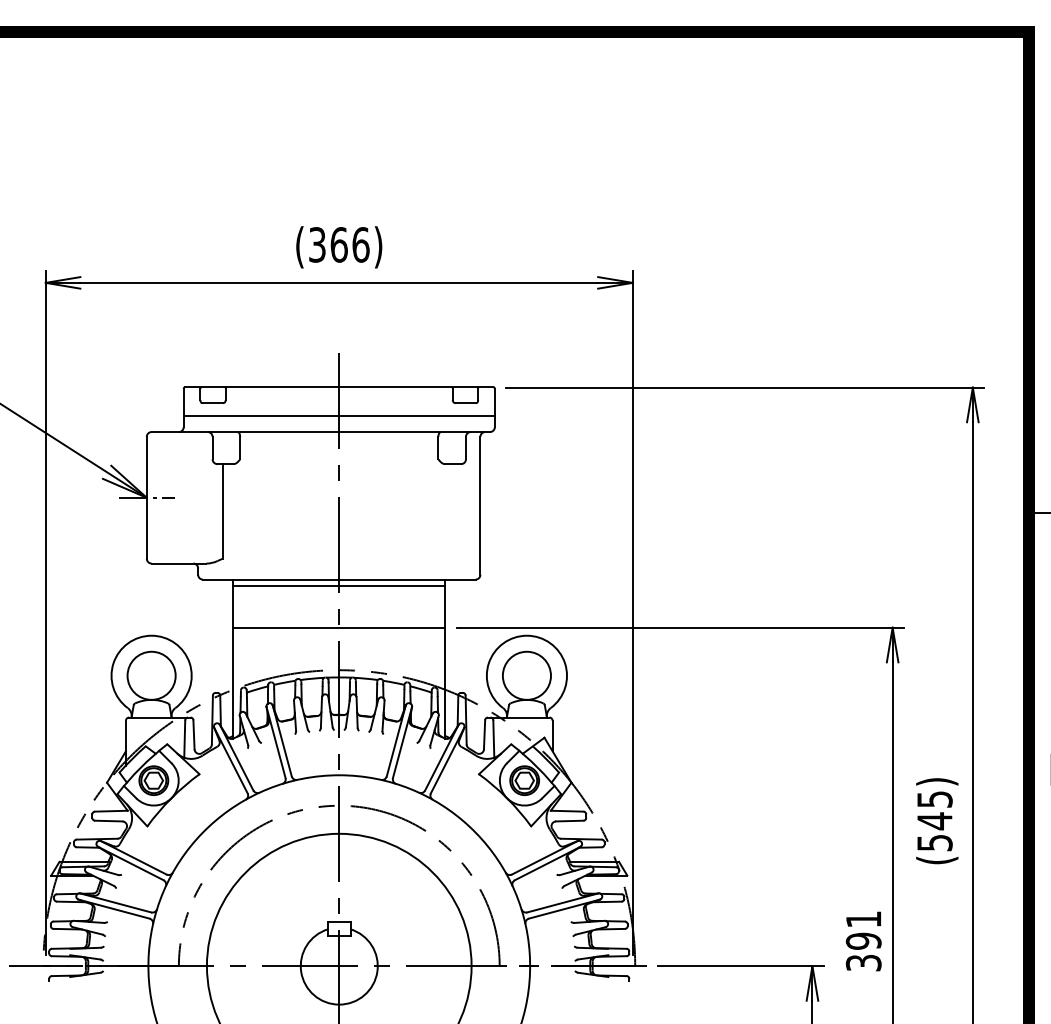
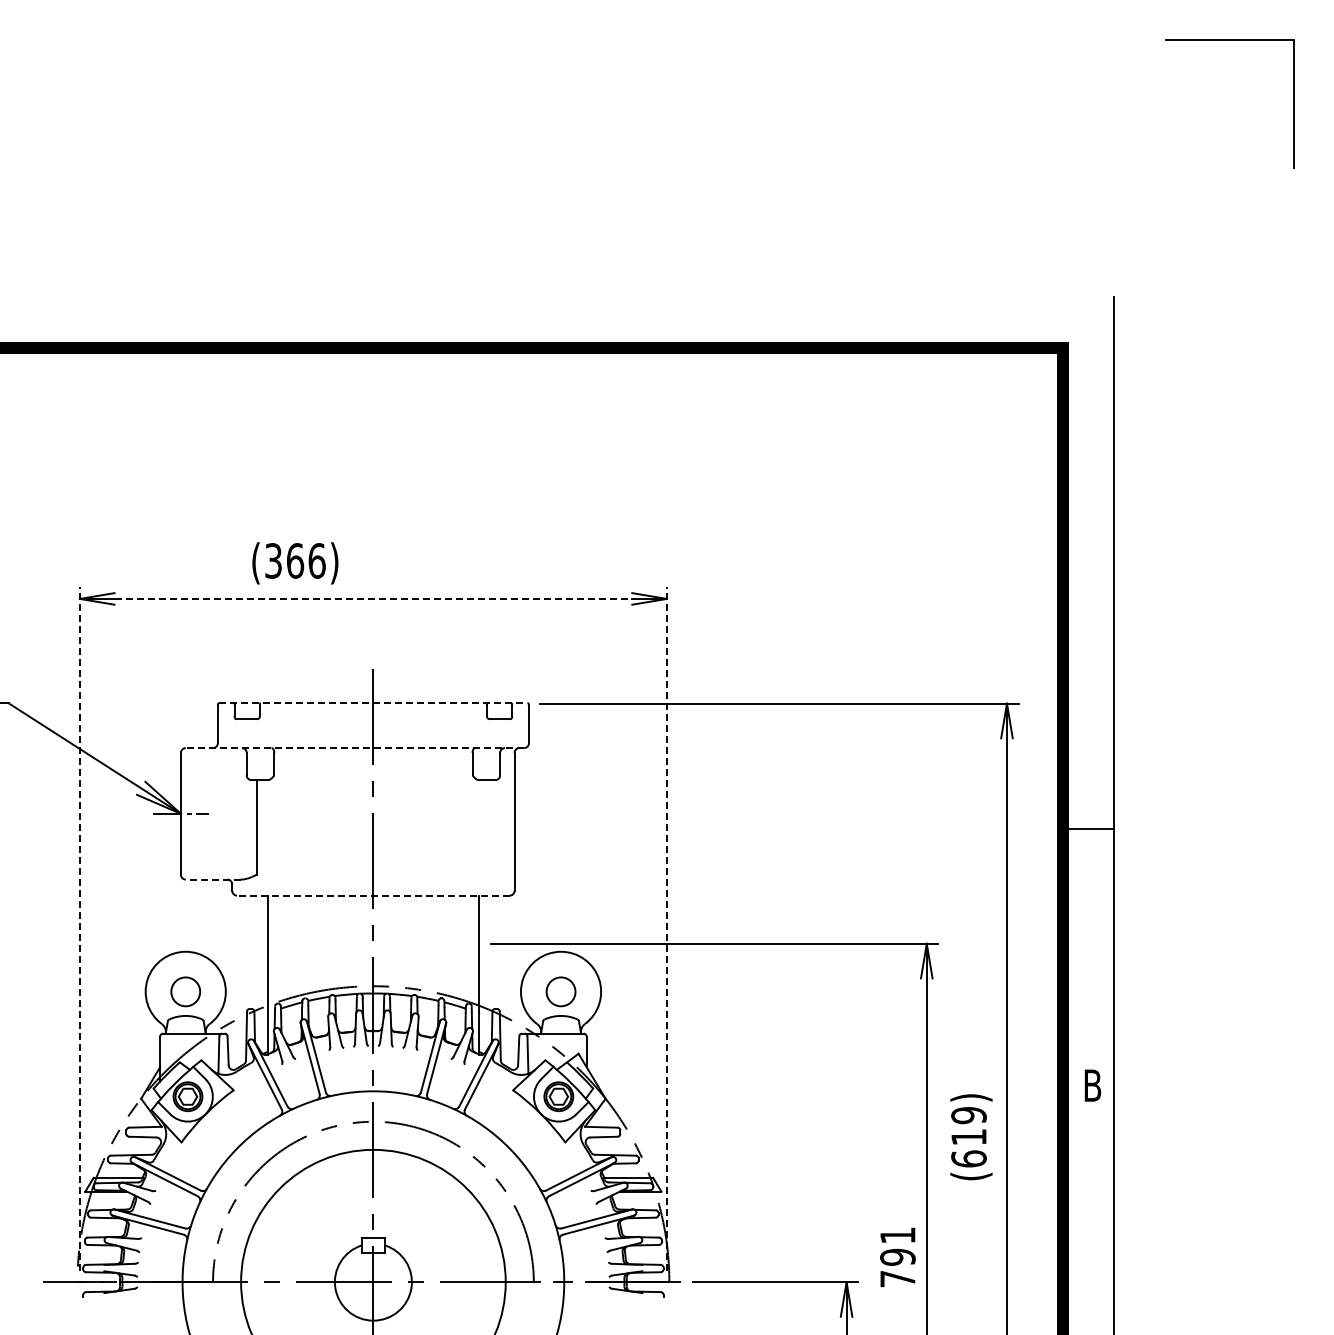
text: (339, 247) -> (295, 563), moved
line: (339, 282) -> (373, 598), solid -> dashed
line: (339, 387) -> (373, 703), solid -> dashed
line: (338, 416) -> (372, 732), removed
line: (320, 432) -> (354, 748), solid -> dashed
line: (178, 563) -> (212, 879), solid -> dashed
line: (338, 579) -> (372, 895), solid -> dashed
line: (339, 586) -> (373, 902), removed
line: (45, 613) -> (79, 929), solid -> dashed
line: (632, 613) -> (666, 929), solid -> dashed
line: (339, 627) -> (373, 943), removed
circle: (151, 675) -> (185, 991), size x0.6
circle: (527, 675) -> (561, 991), size x0.6
text: (934, 821) -> (968, 1137), (545) -> (619)
text: (863, 963) -> (897, 1279), 391 -> 791

